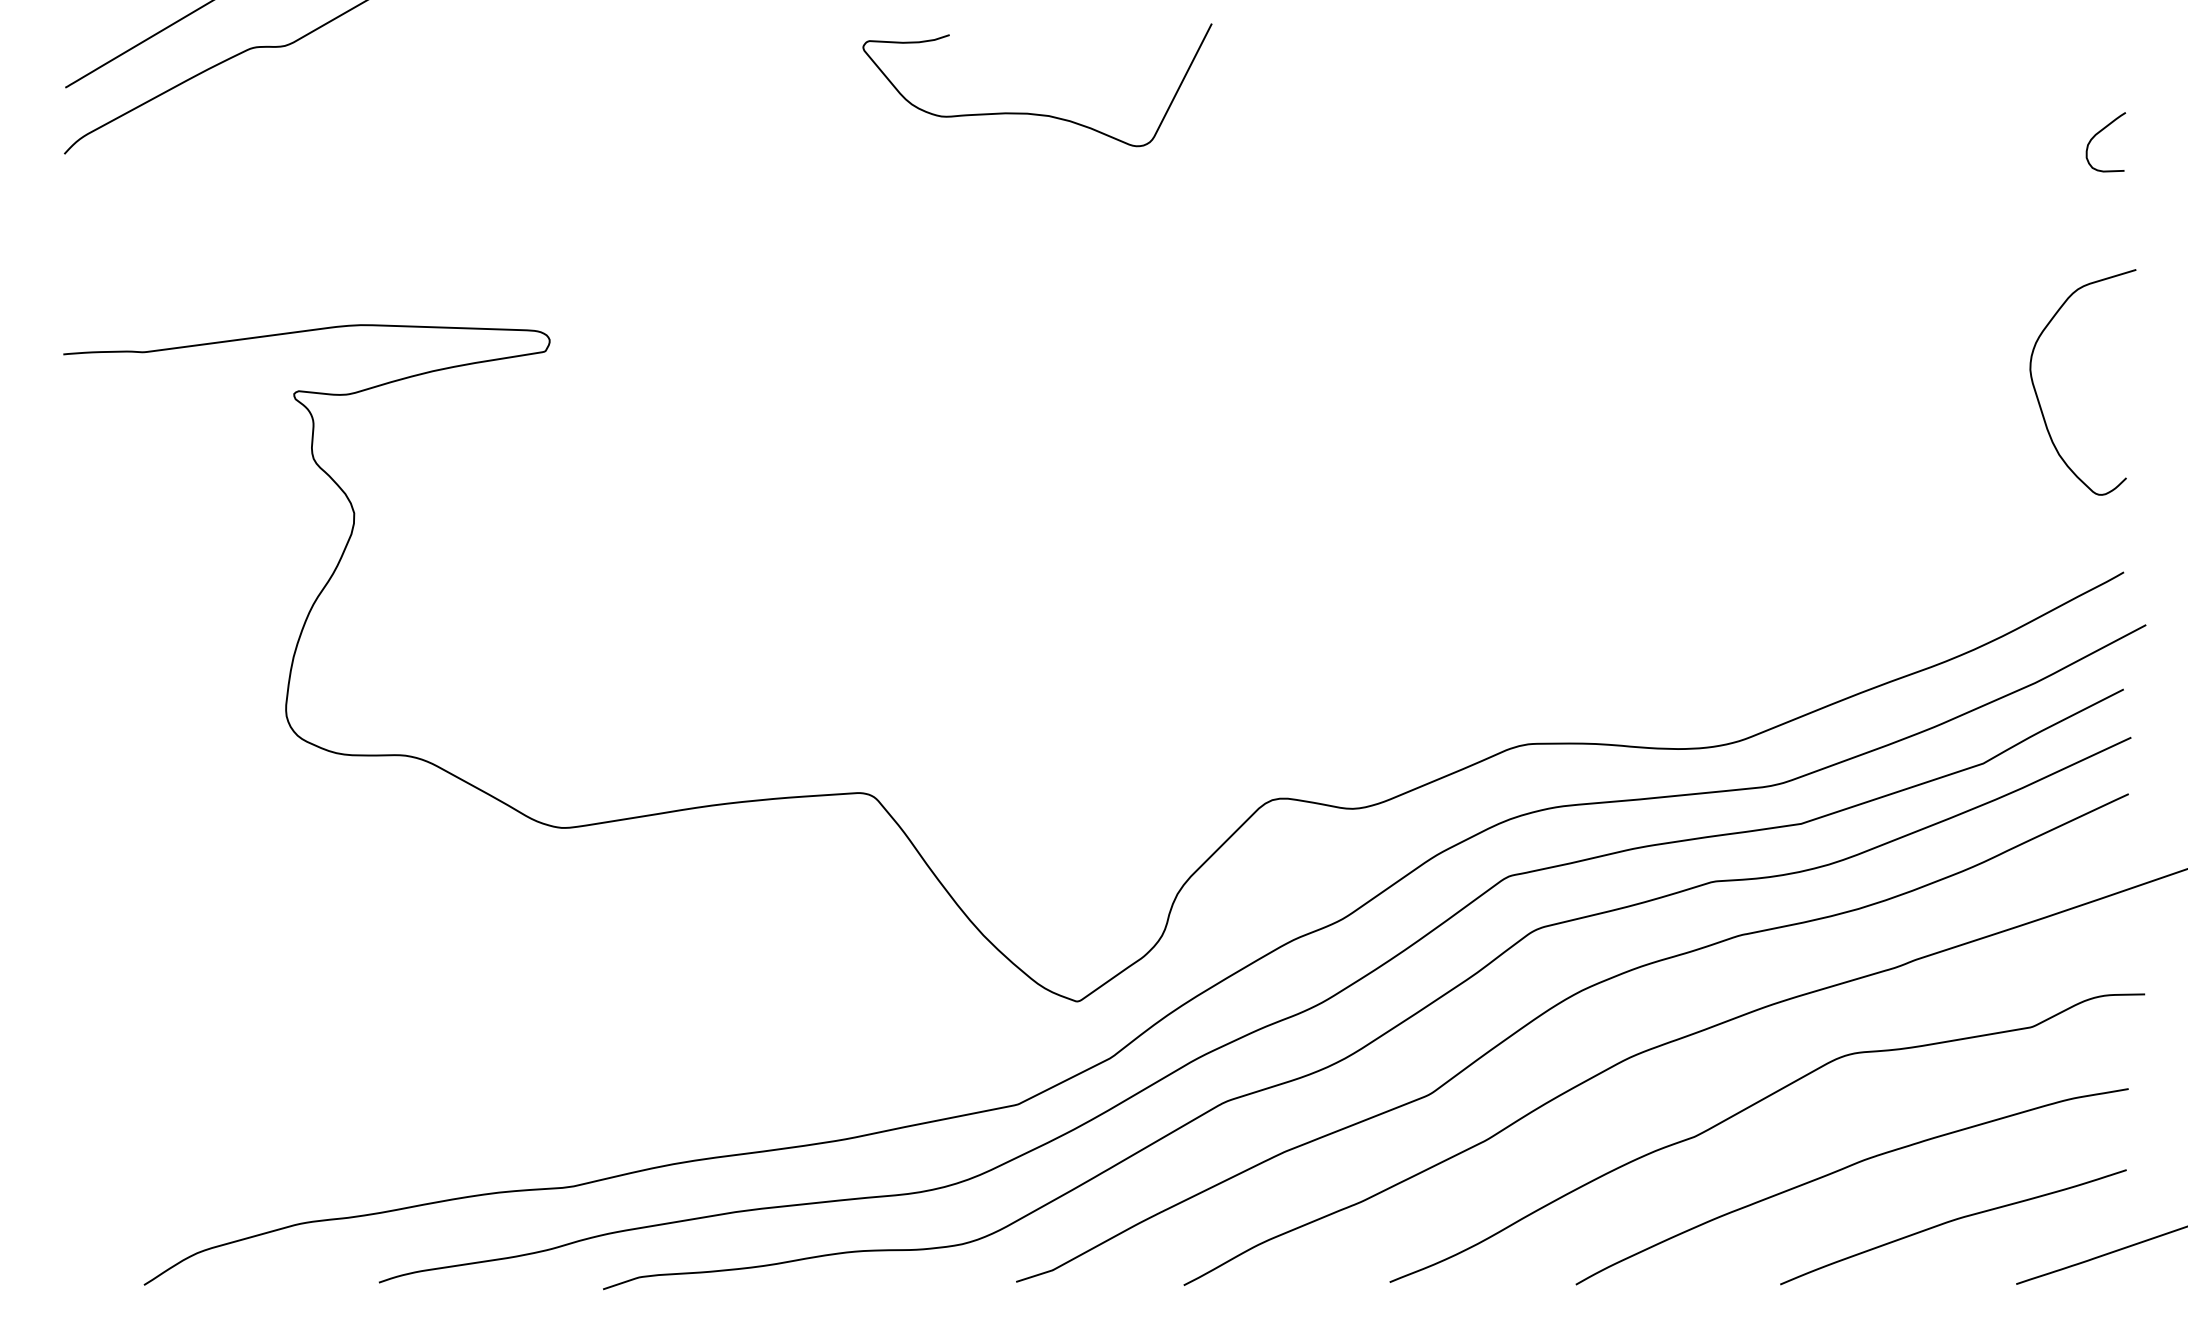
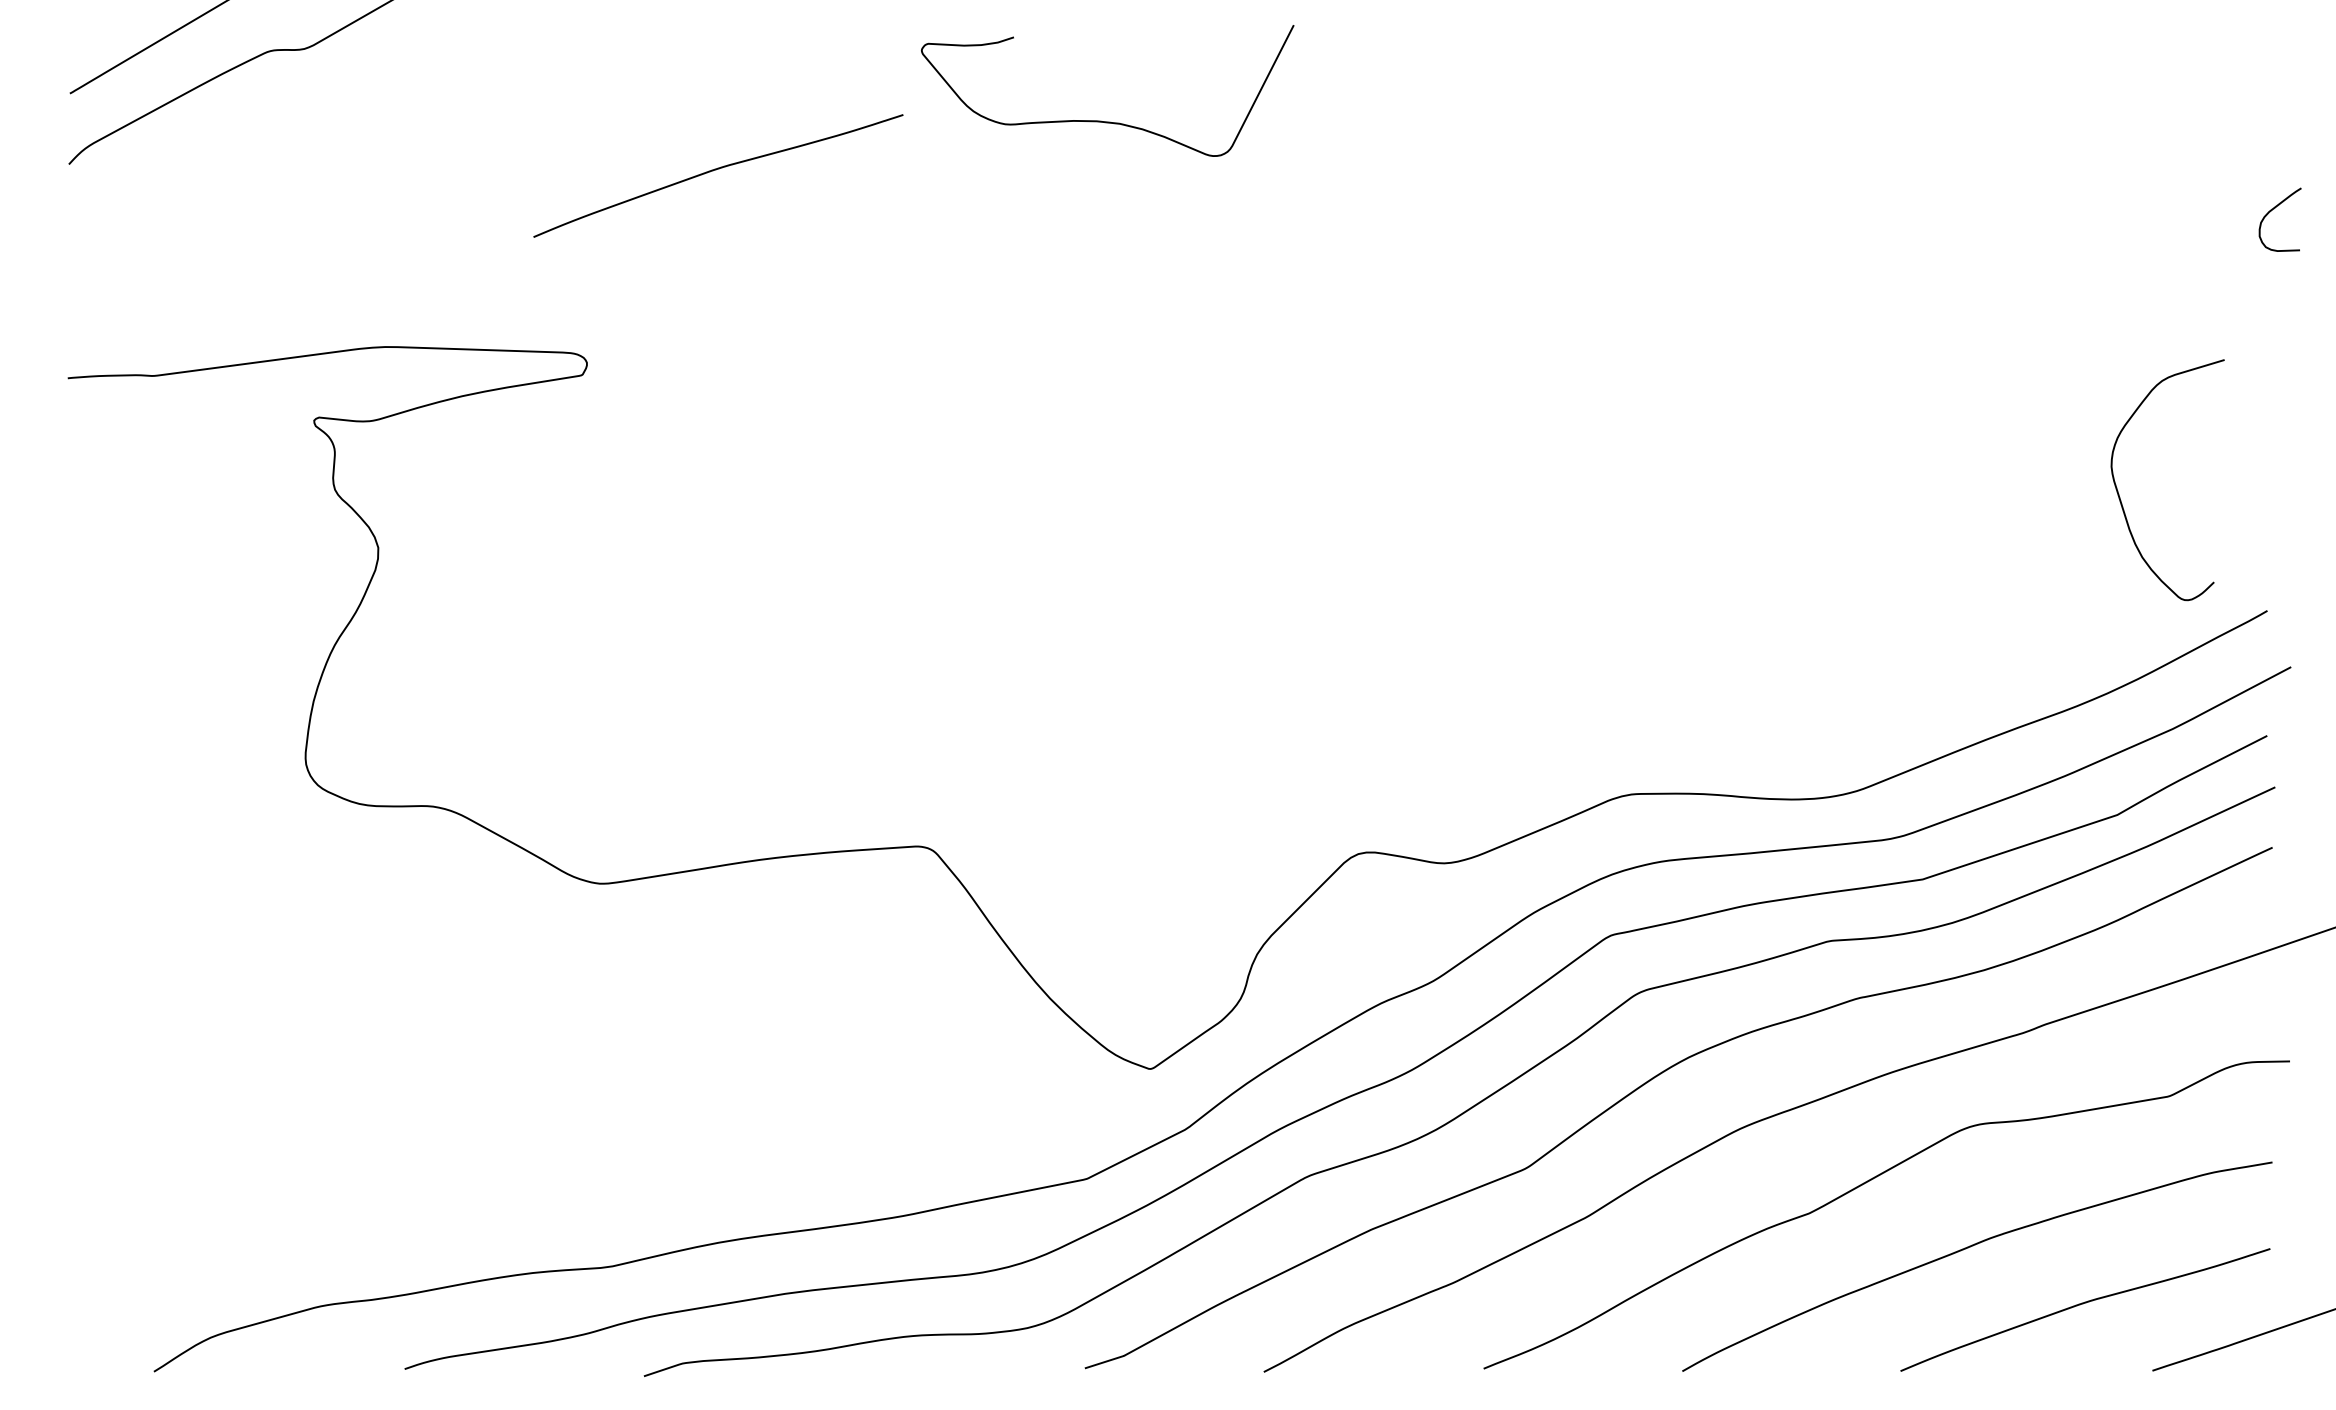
curve: (2100, 132) -> (2274, 209), moved
curve: (671, 159) -> (716, 170), added
curve: (2038, 398) -> (2120, 497), moved

